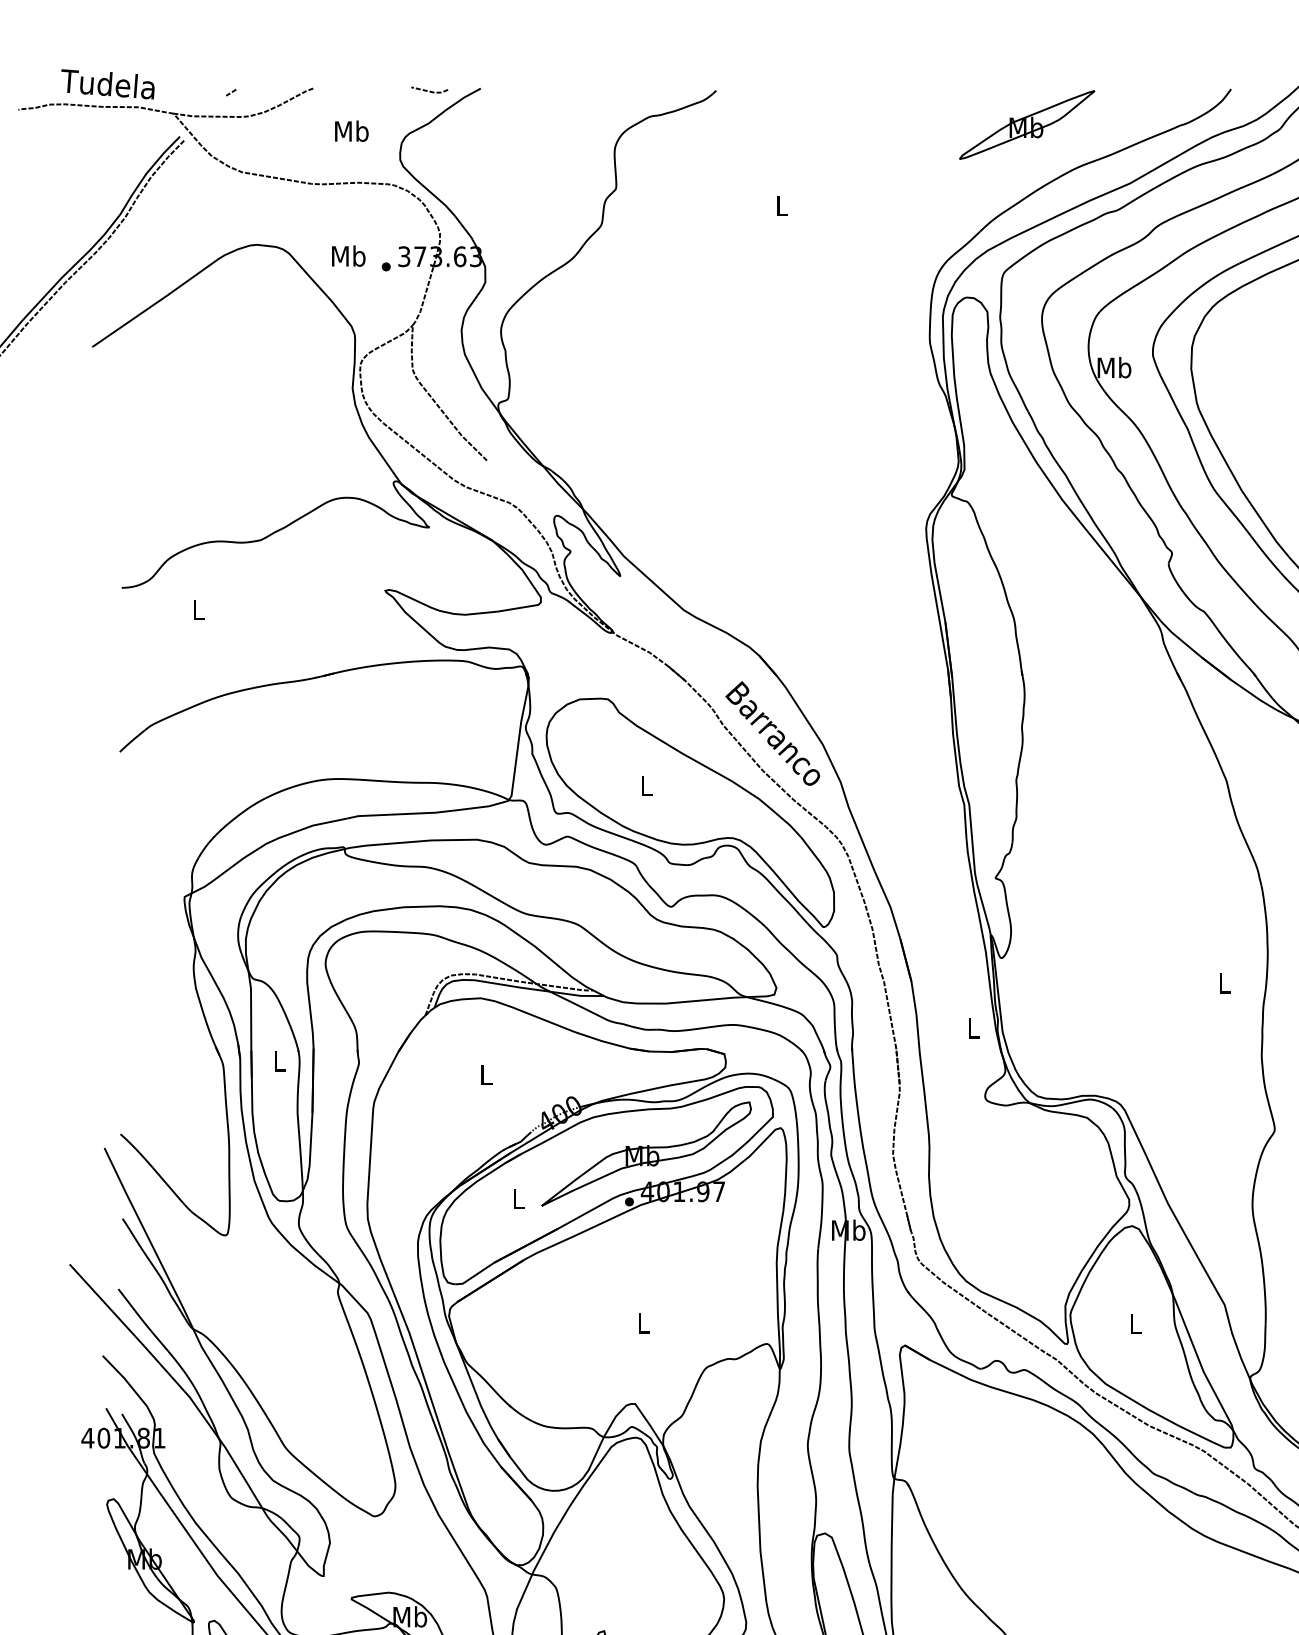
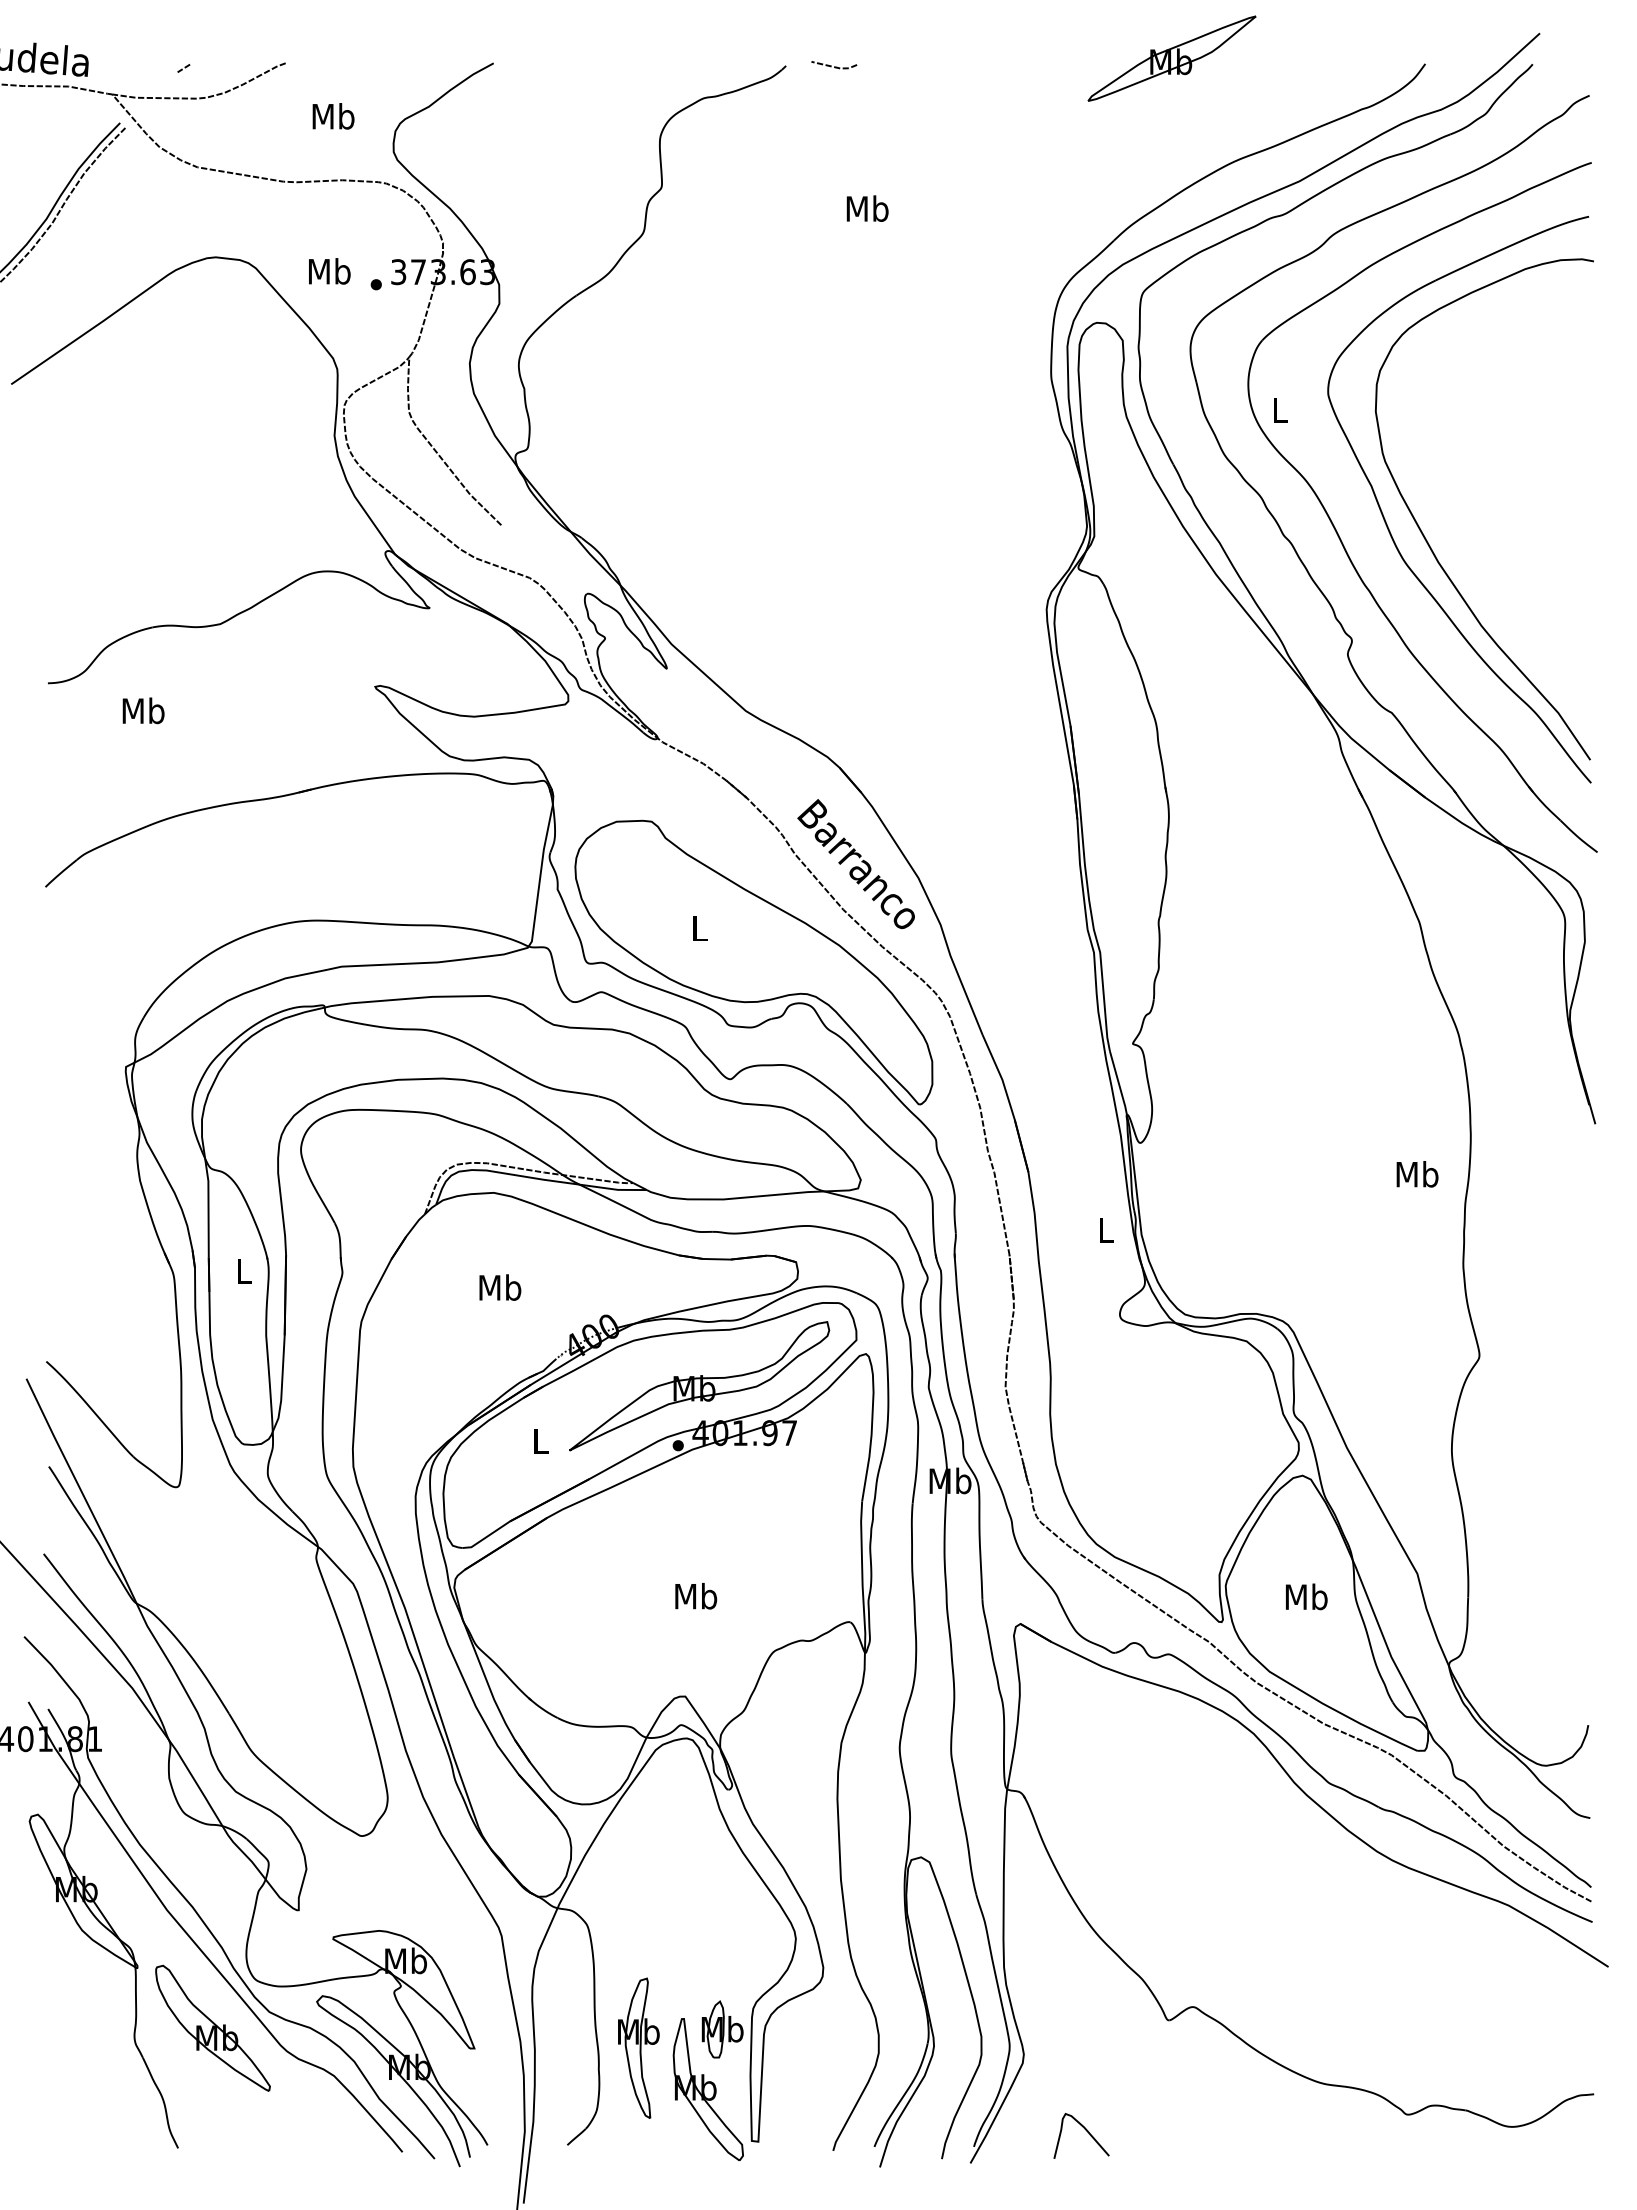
line: (429, 91) -> (834, 66), moved
part: (1026, 124) -> (1171, 58), moved
text: (781, 205) -> (867, 208), L -> Mb
text: (1114, 367) -> (1280, 409), Mb -> L
text: (198, 609) -> (143, 710), L -> Mb
text: (1224, 983) -> (1417, 1174), L -> Mb
text: (486, 1074) -> (500, 1287), L -> Mb
text: (644, 1322) -> (696, 1595), L -> Mb
text: (1135, 1323) -> (1306, 1596), L -> Mb

